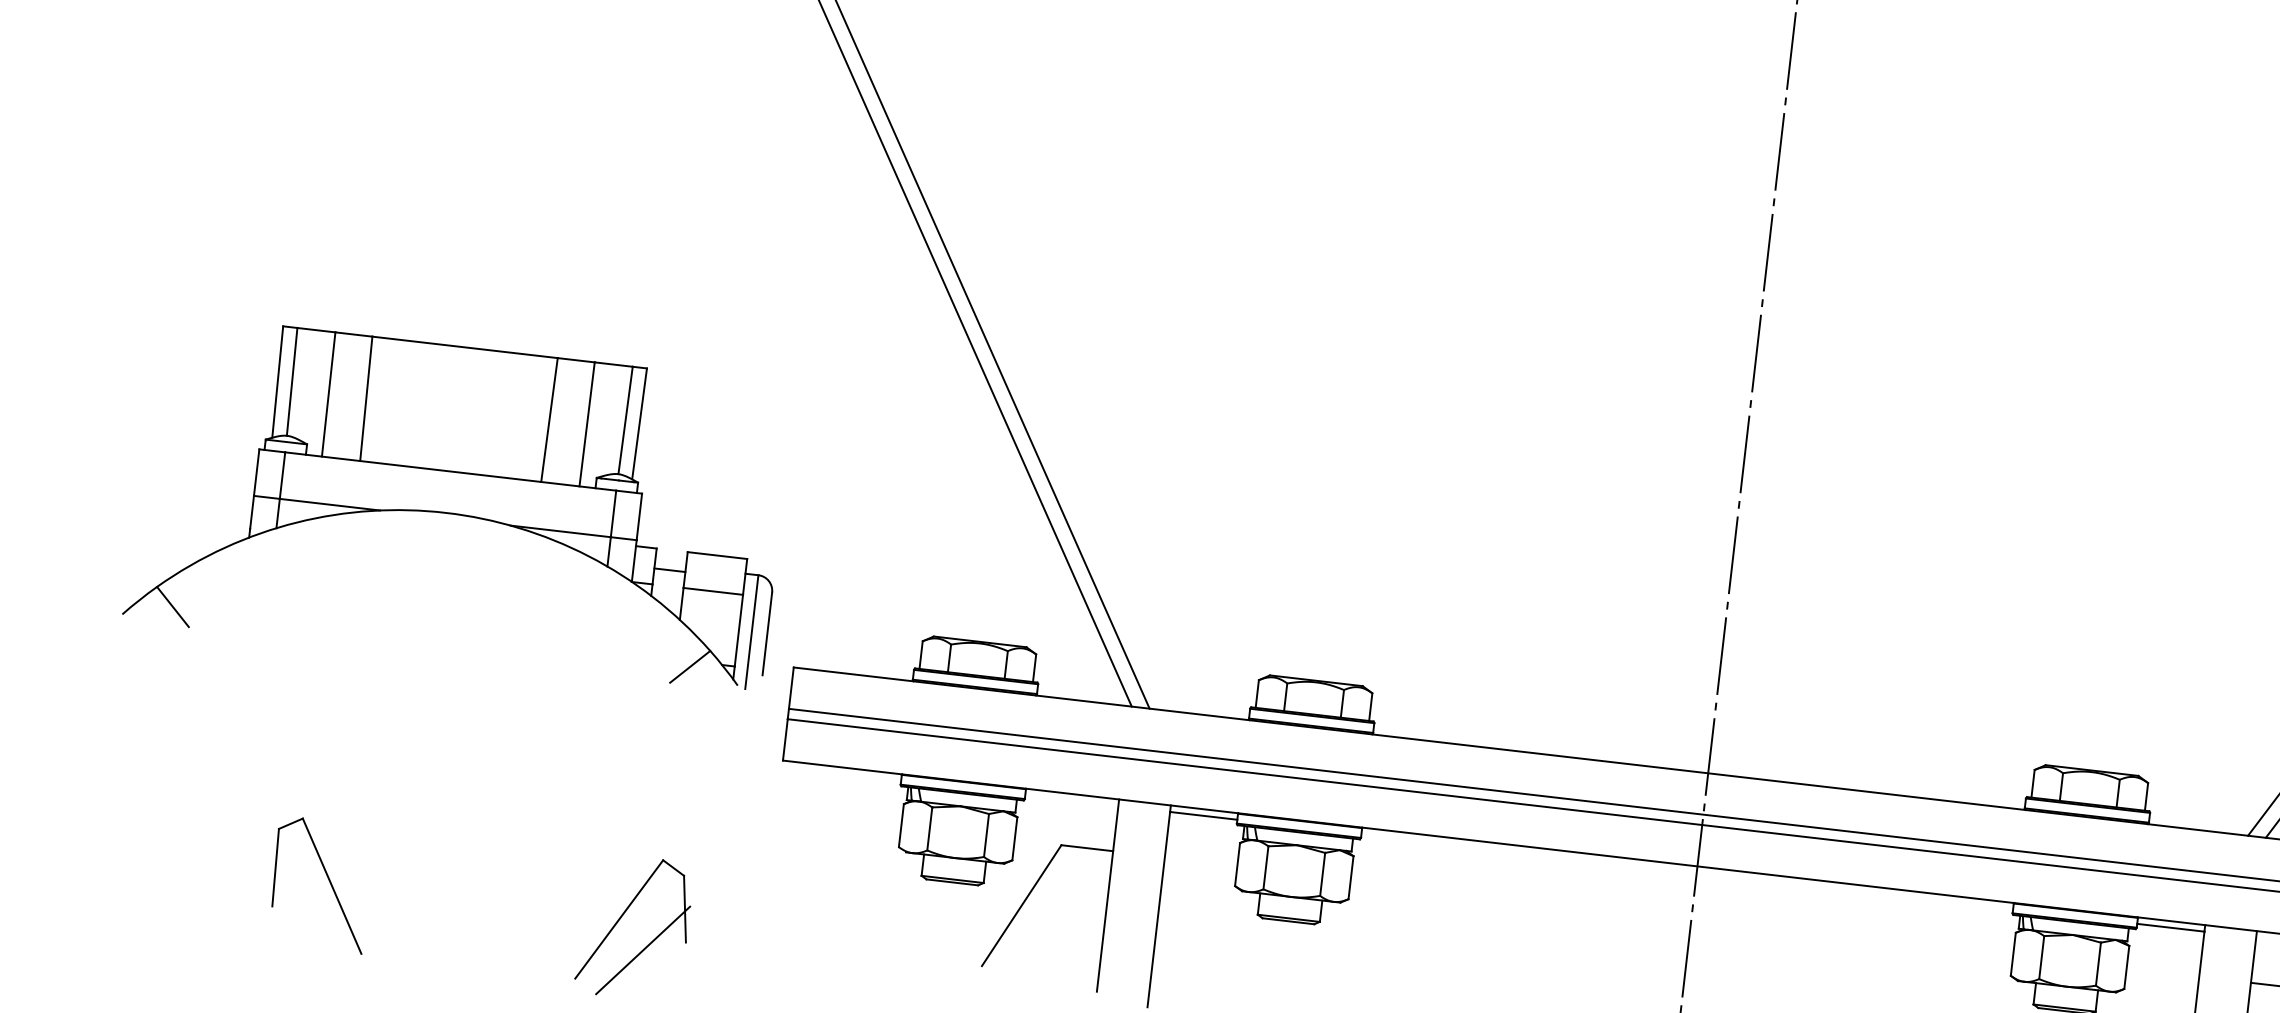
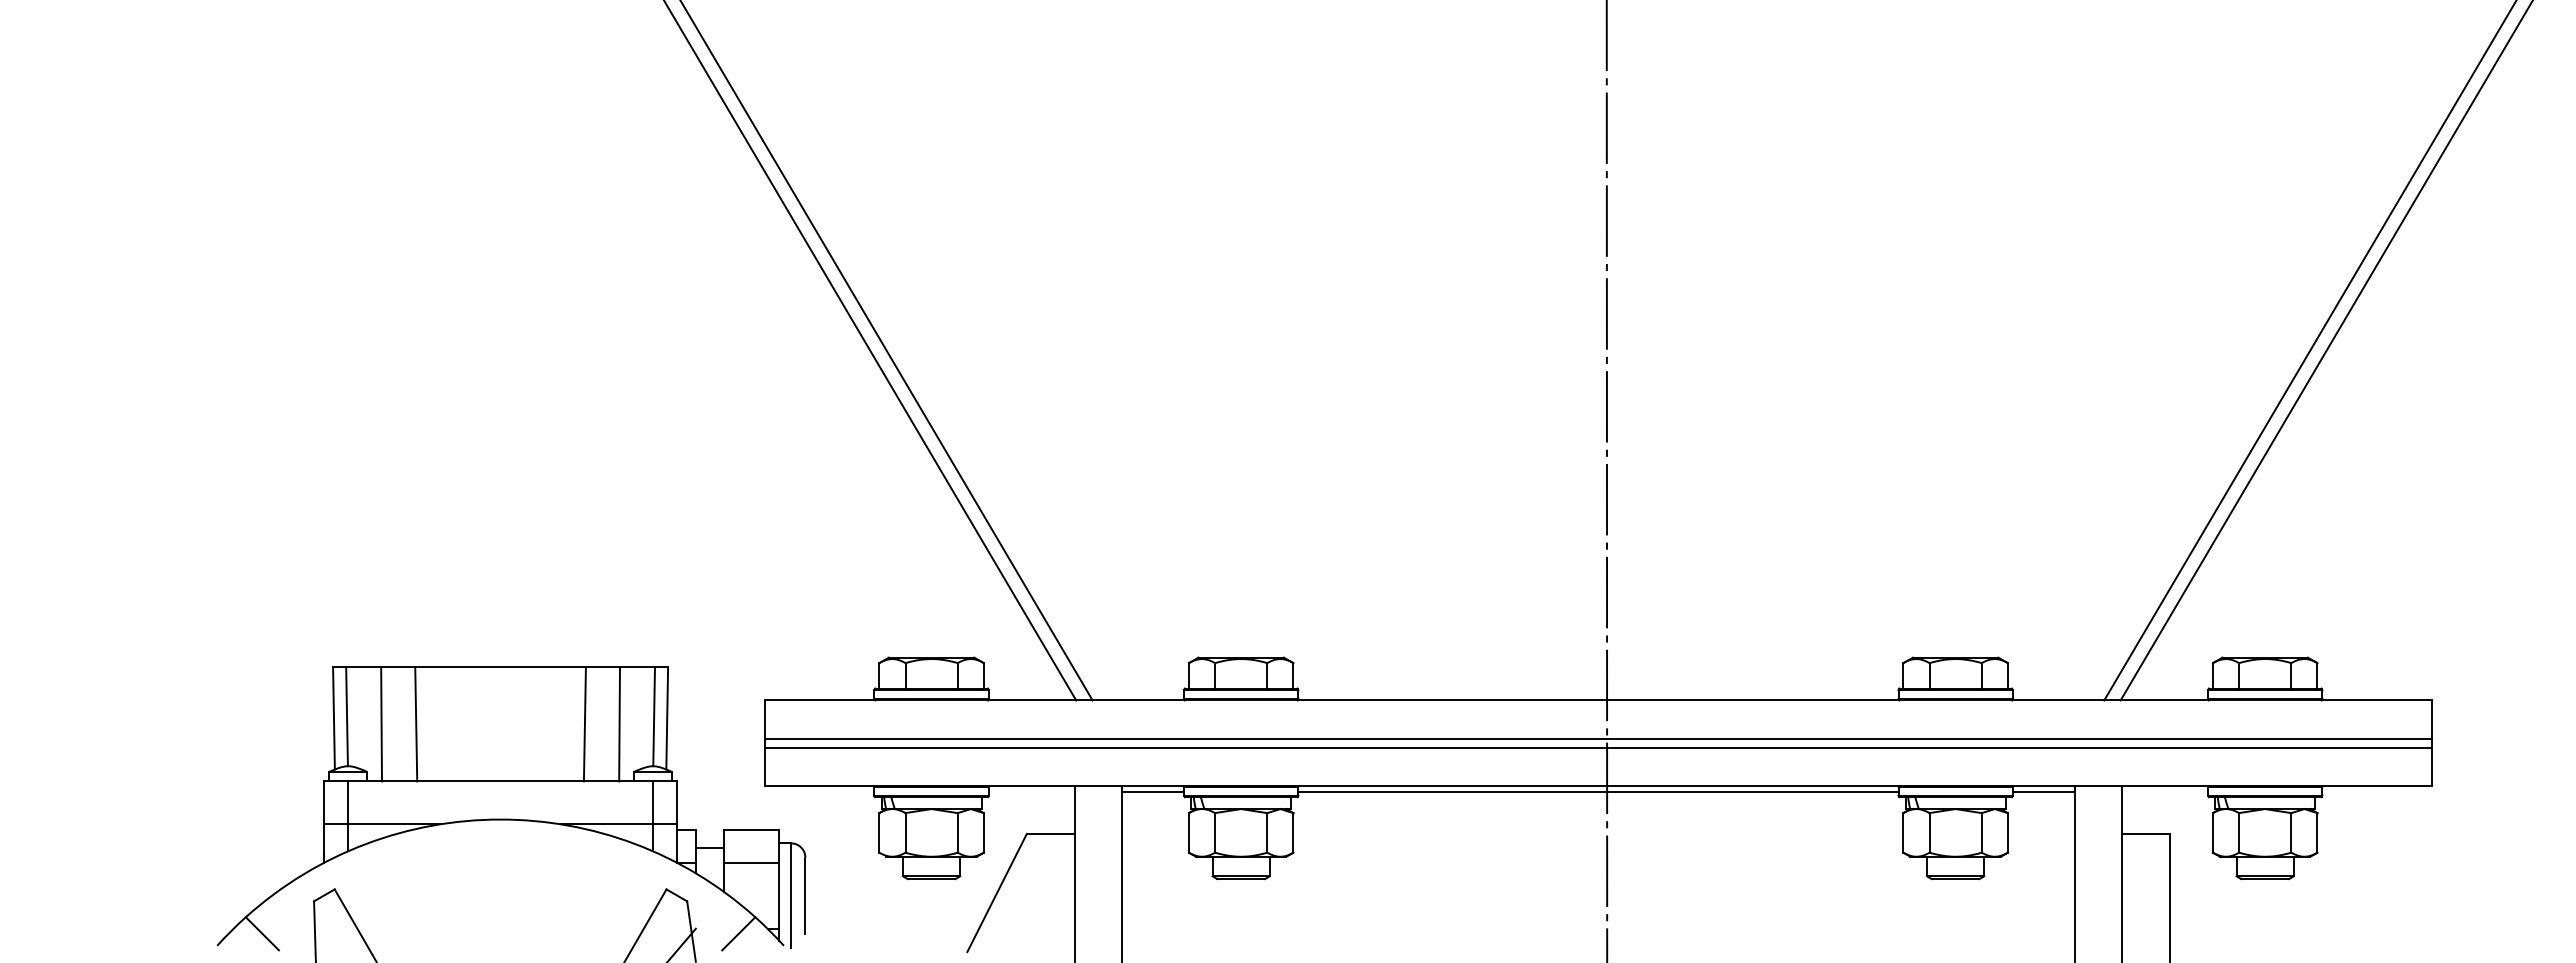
part: (459, 502) -> (511, 808), moved
line: (1687, 872) -> (1598, 792), added

